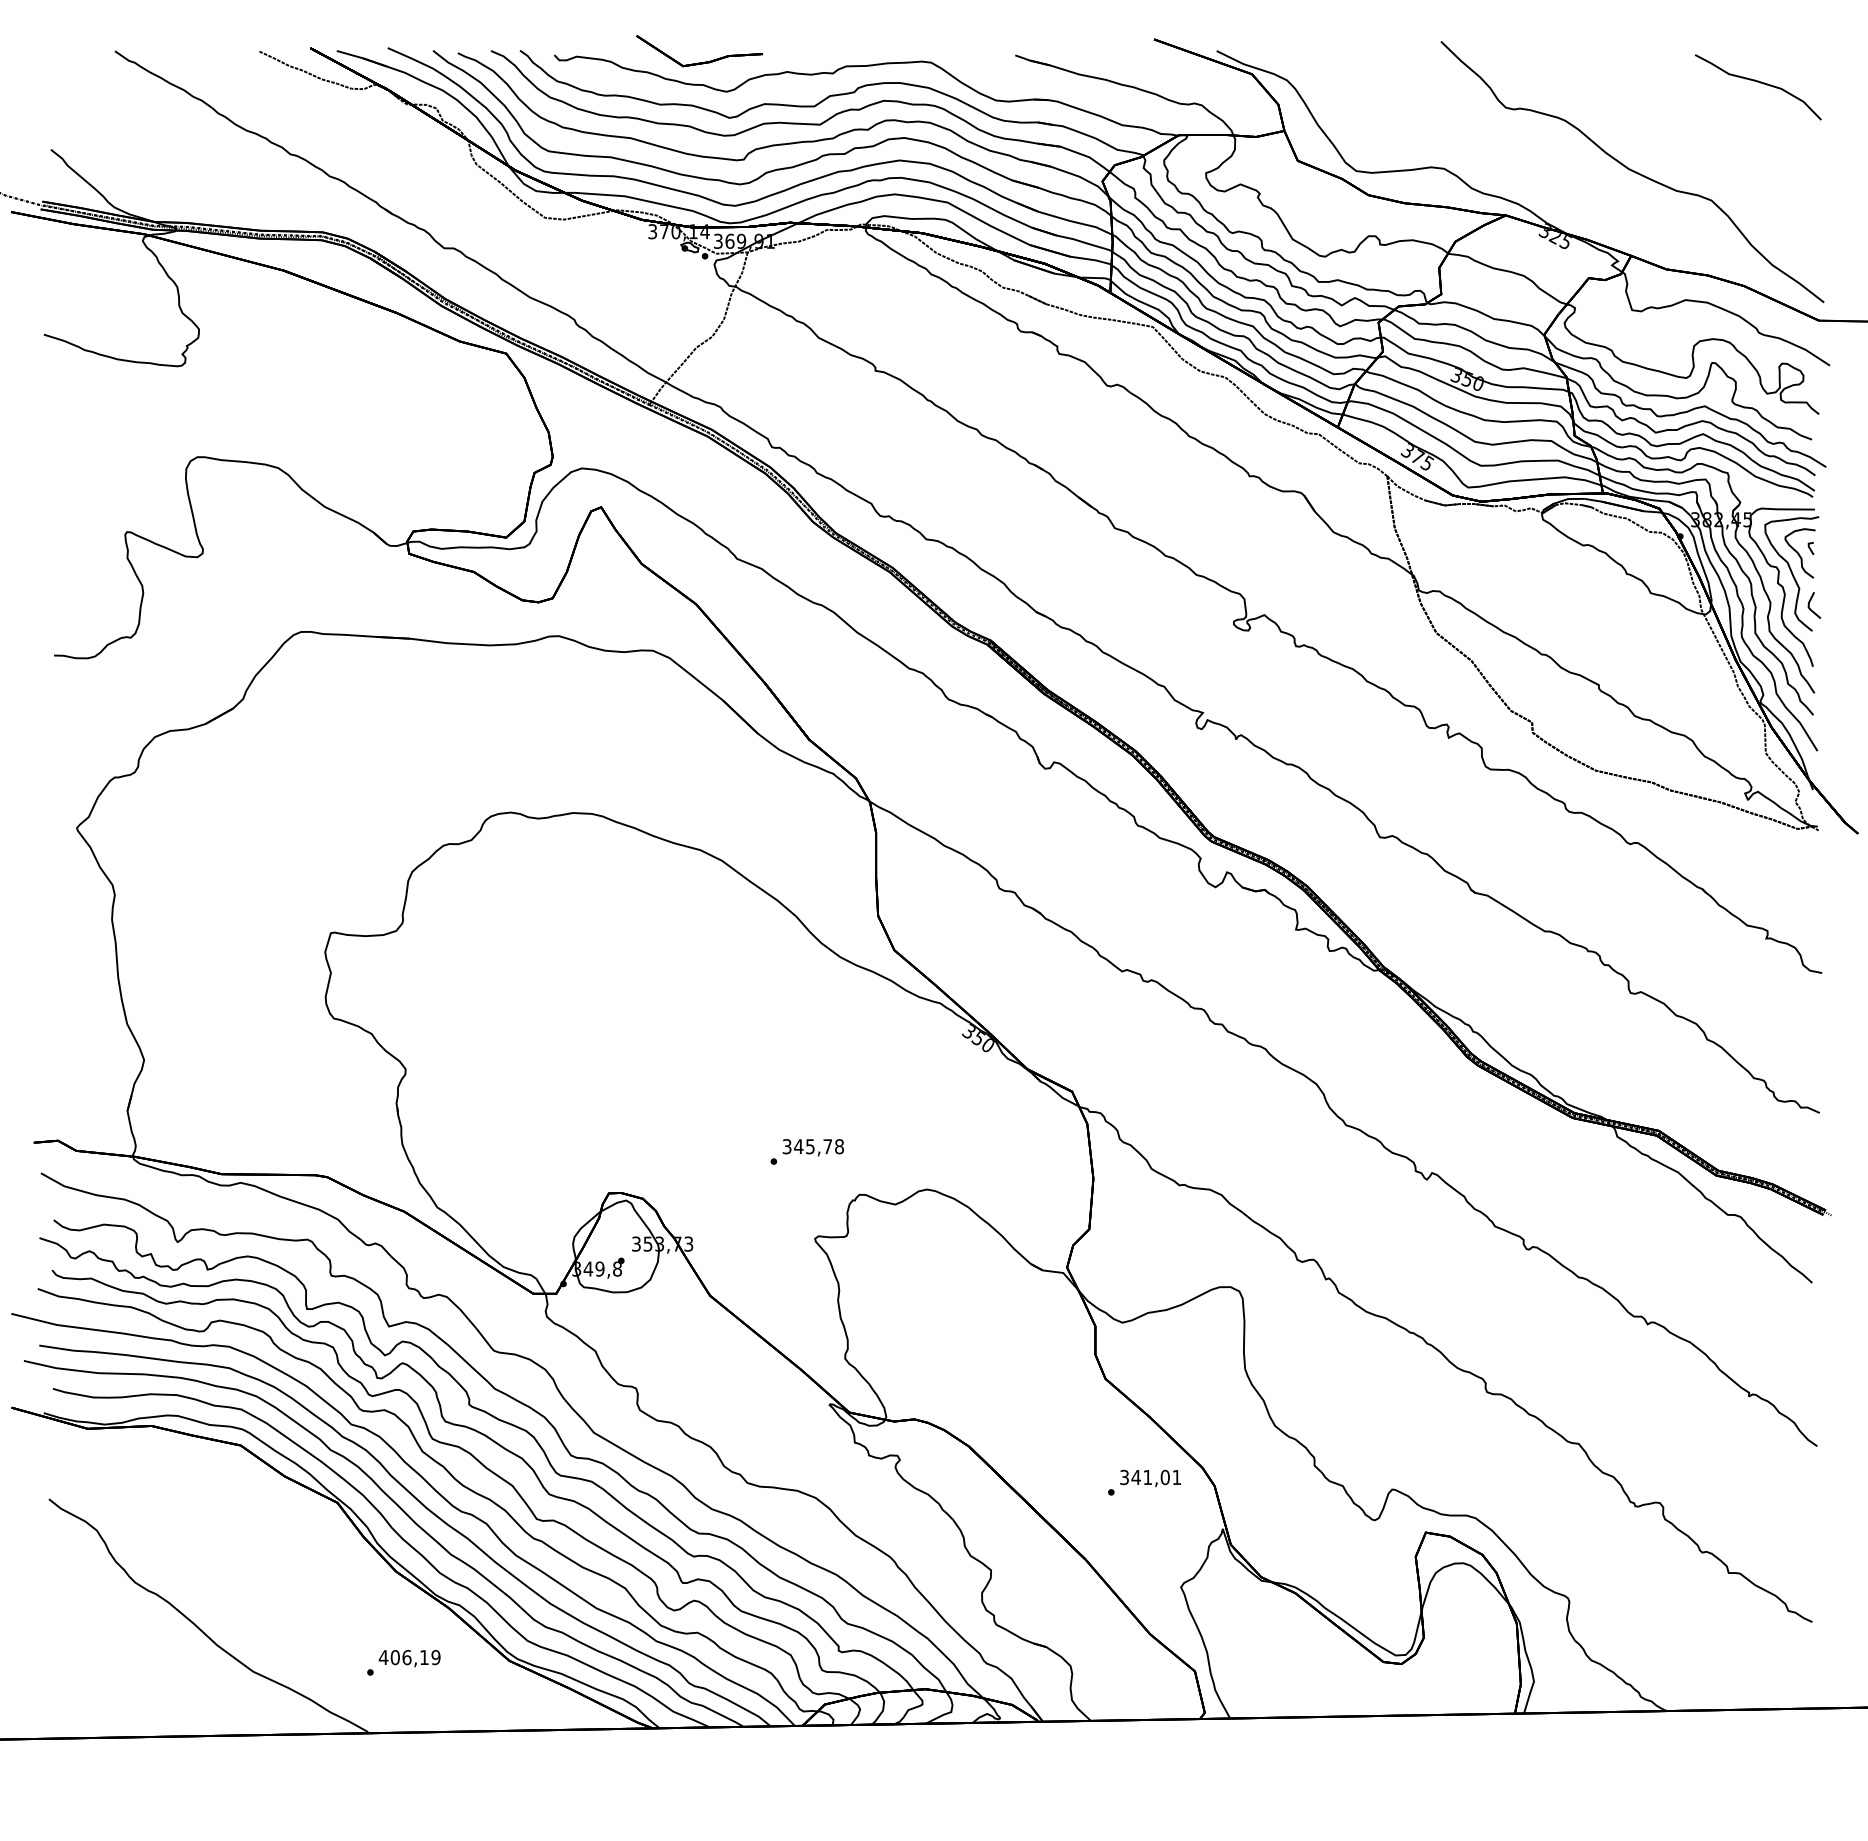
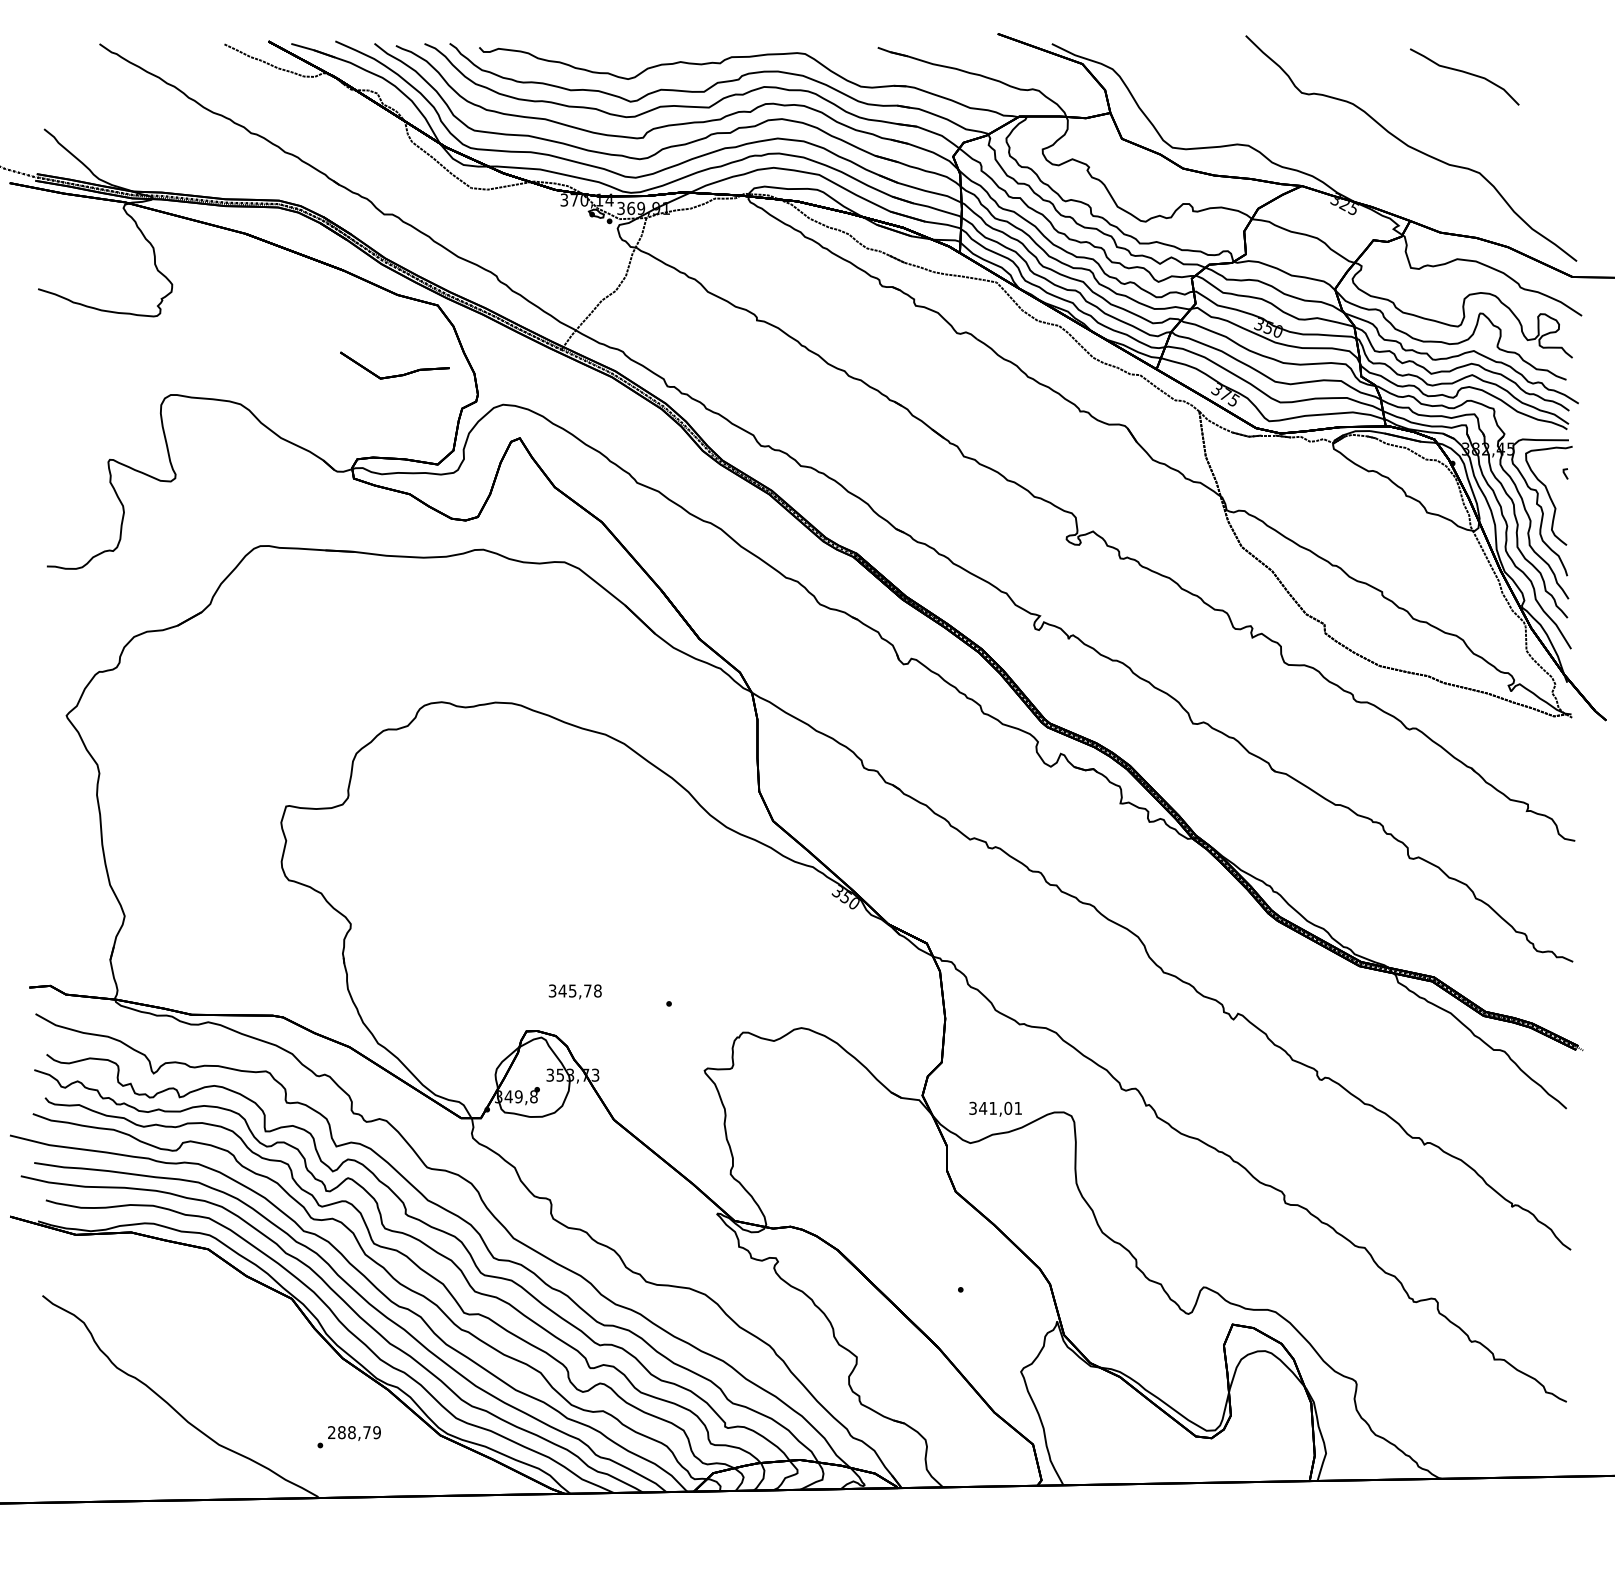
part: (699, 62) -> (394, 375), moved
curve: (1760, 83) -> (1466, 73), moved
curve: (1799, 553) -> (1555, 478), removed
line: (1810, 602) -> (1565, 520), removed
text: (812, 1147) -> (574, 991), moved
text: (1150, 1478) -> (995, 1109), moved
text: (403, 1657) -> (348, 1432), 406,19 -> 288,79

